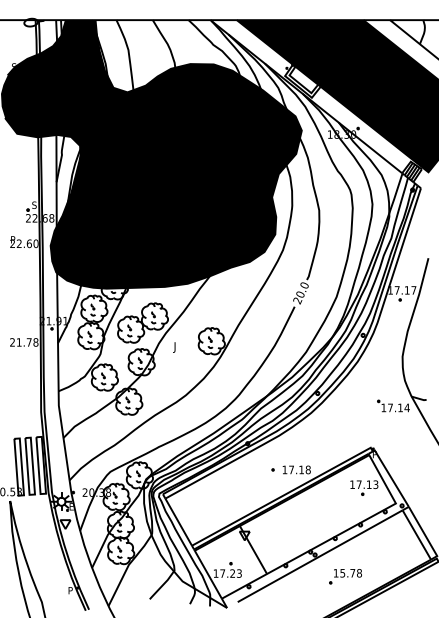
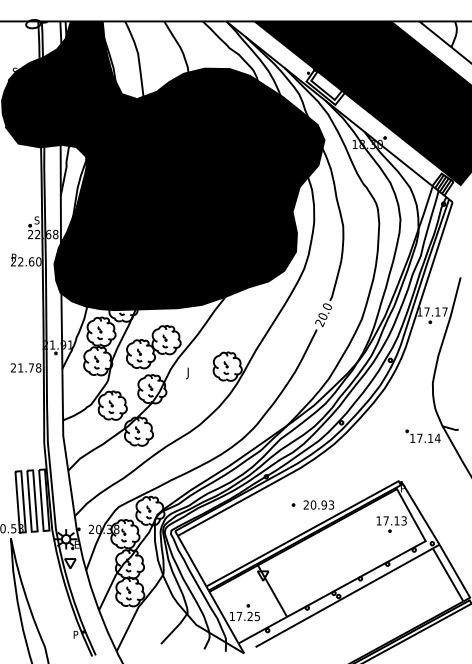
text: (296, 469) -> (318, 504), 17.18 -> 20.93
text: (239, 572) -> (257, 615), 17.23 -> 17.25
part: (345, 576) -> (371, 619), removed

